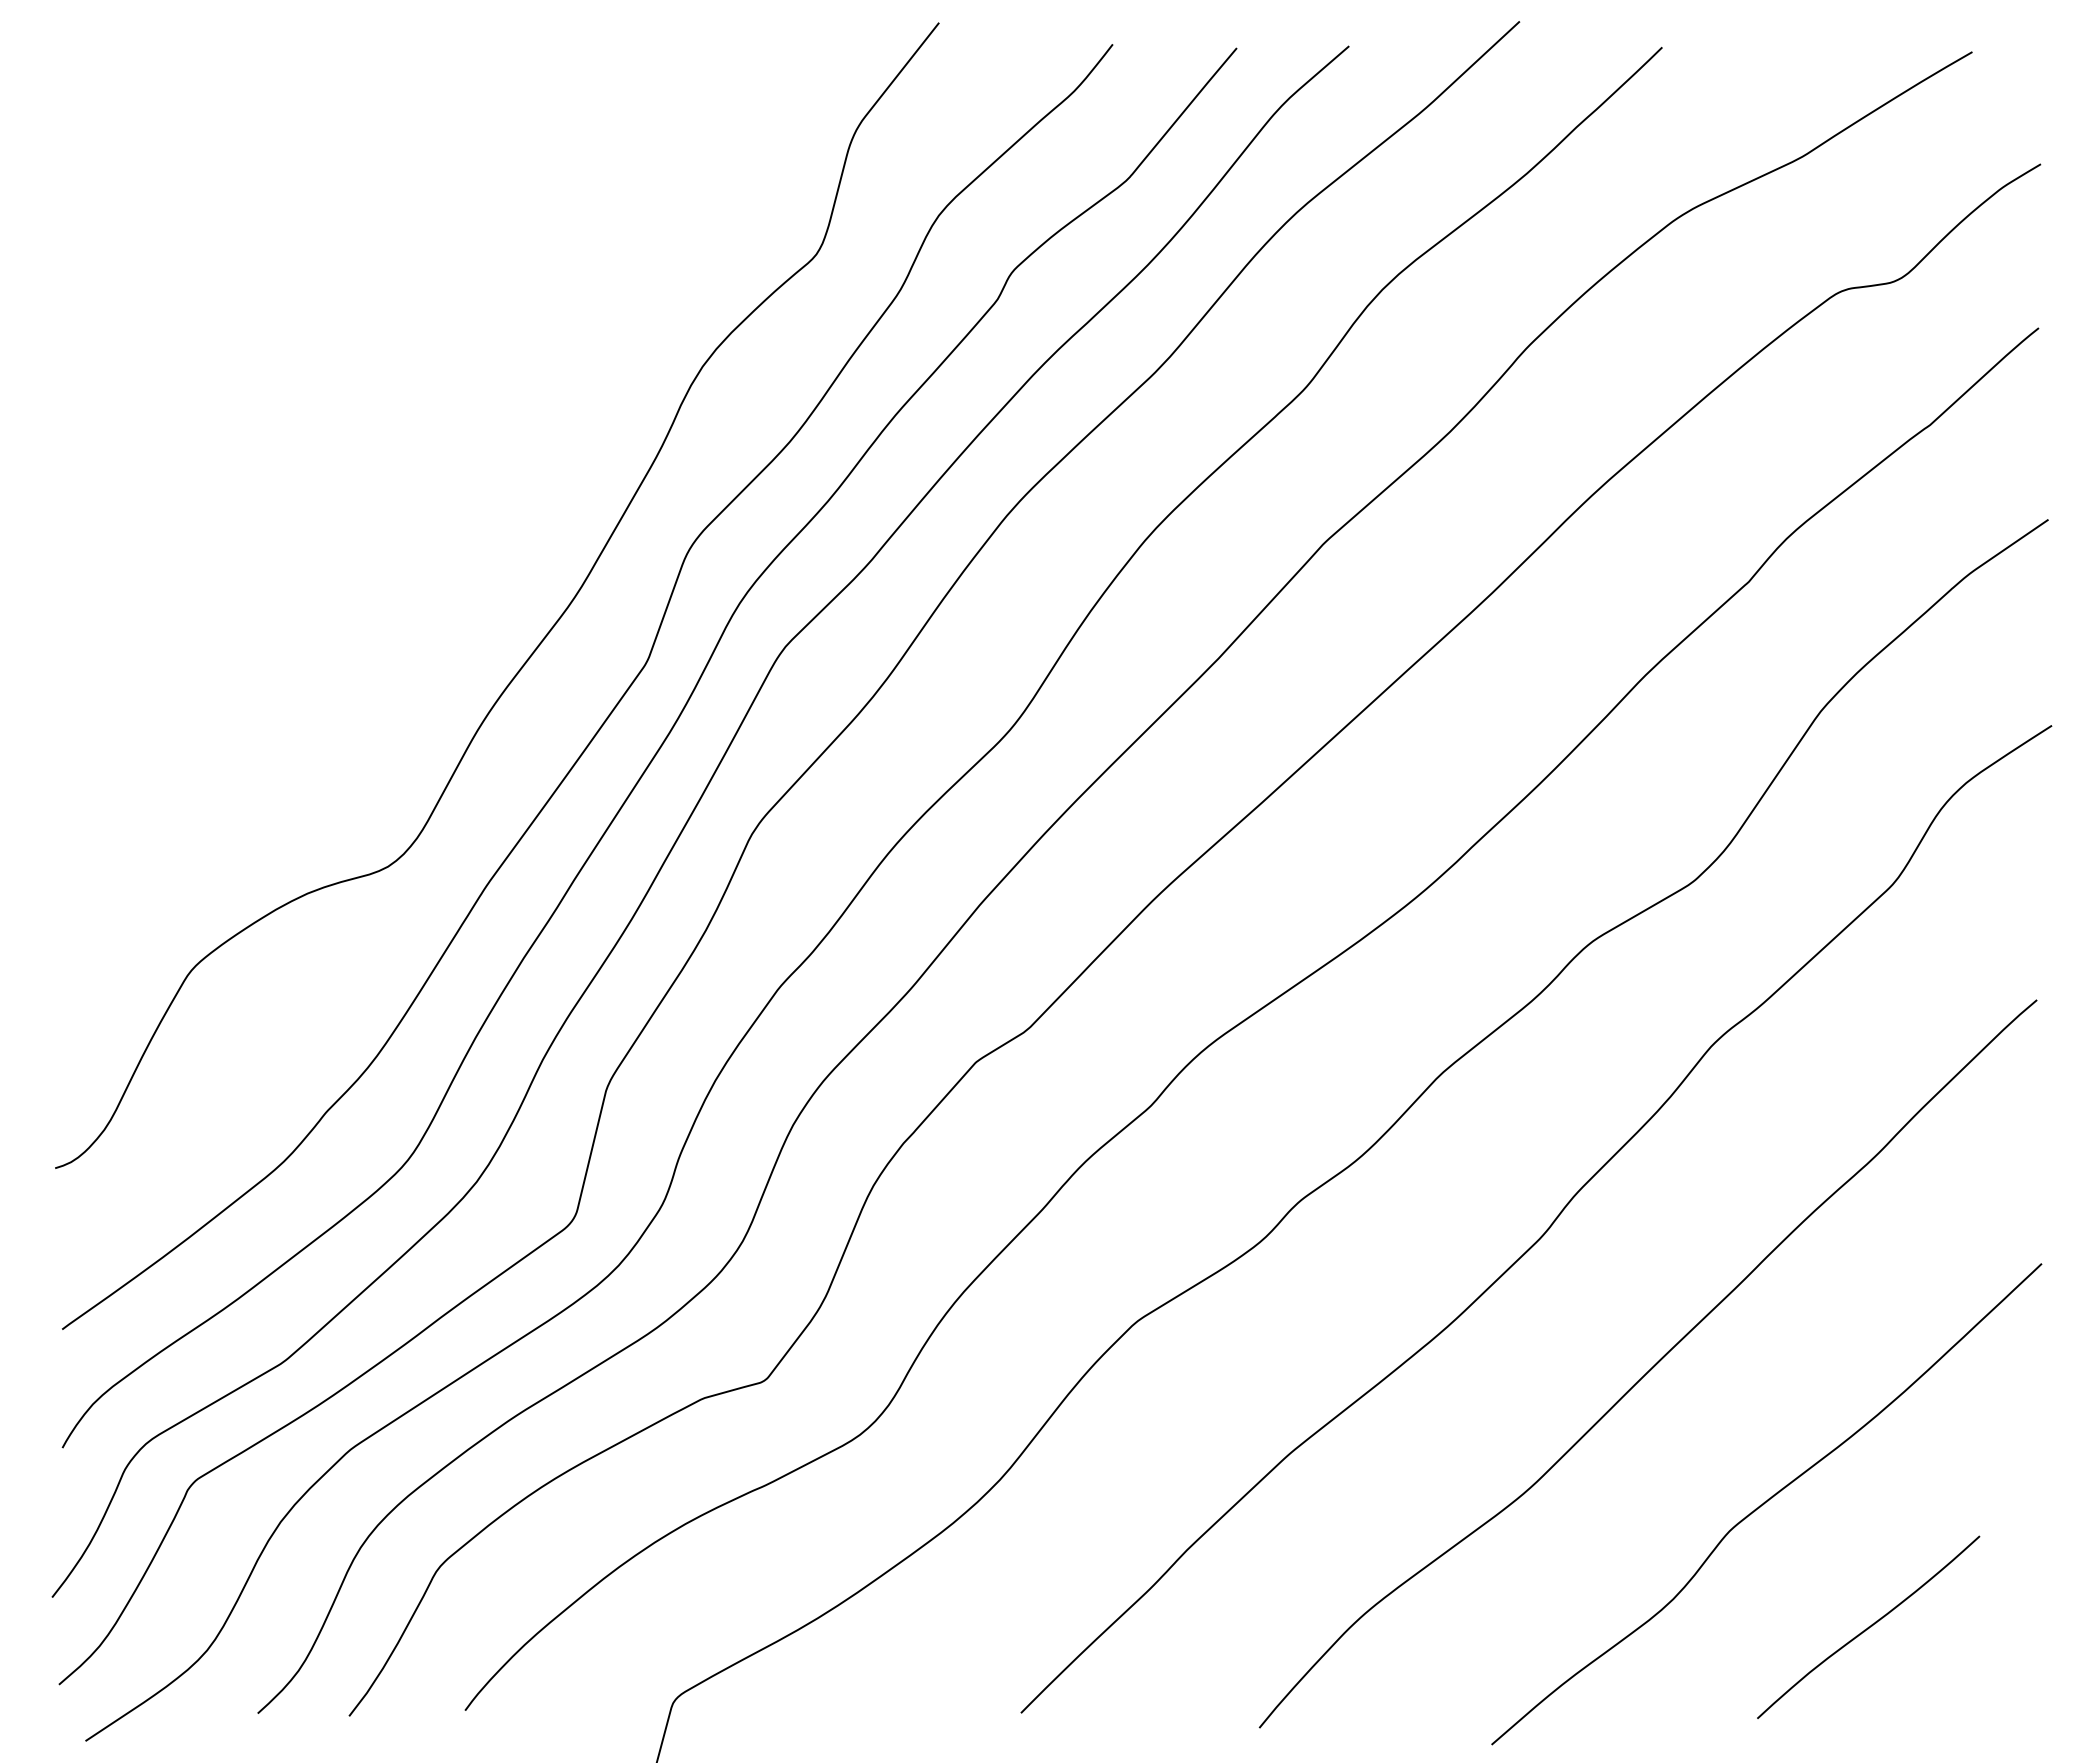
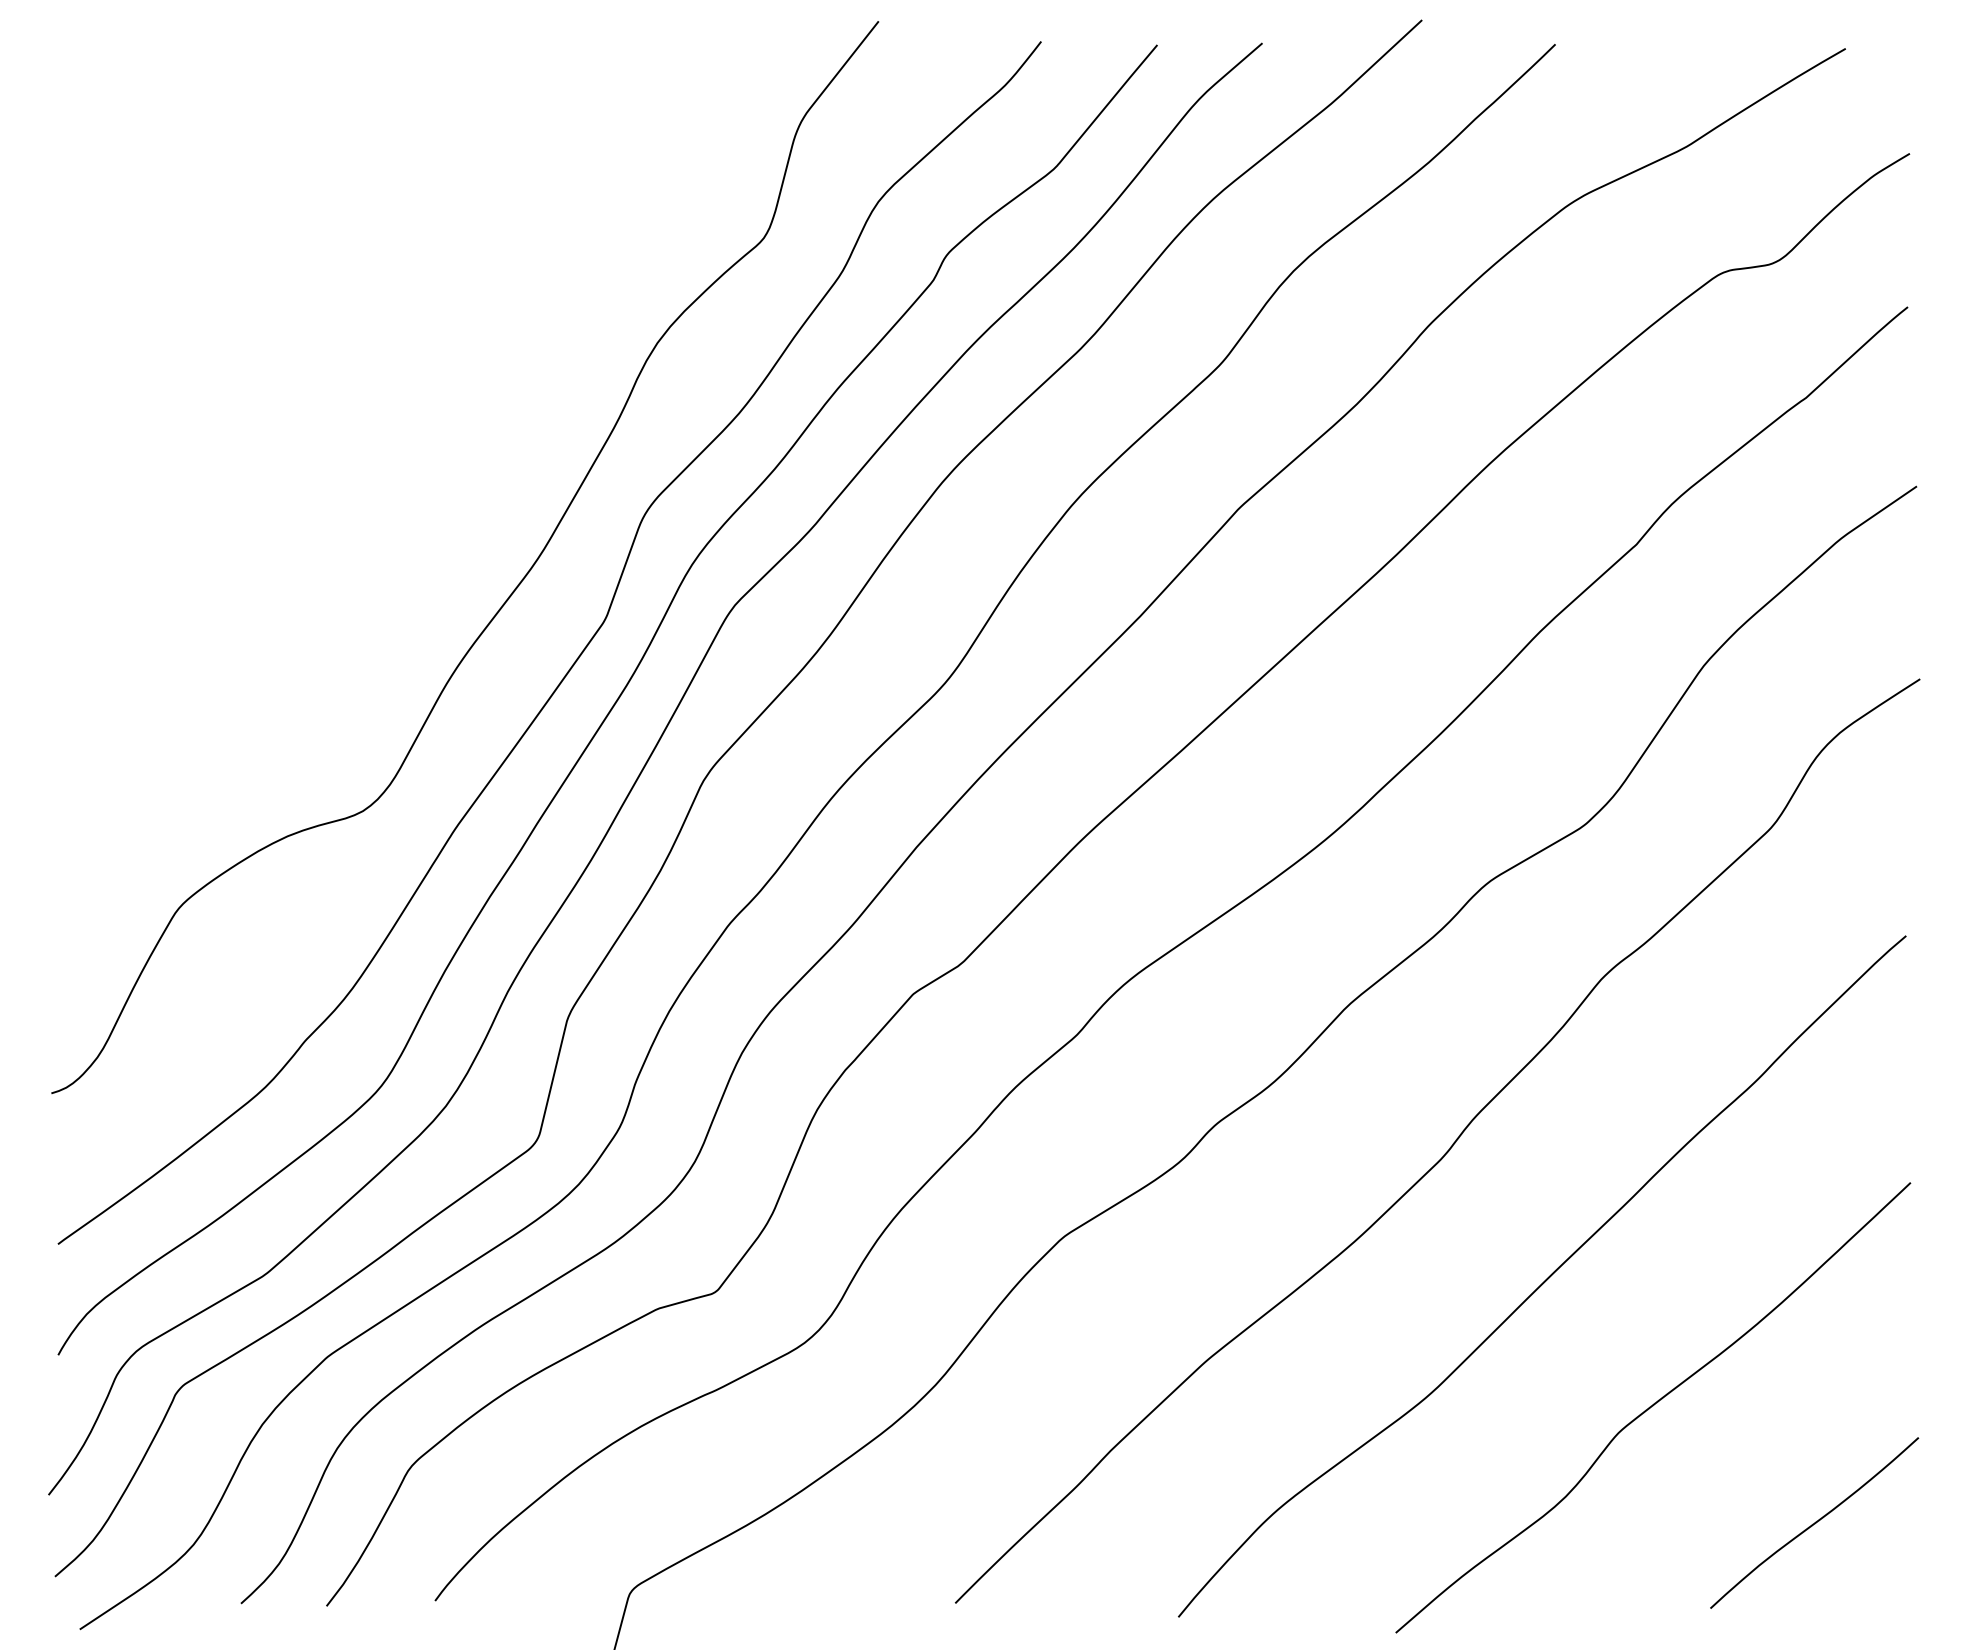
curve: (1868, 1626) -> (1814, 1522), moved

